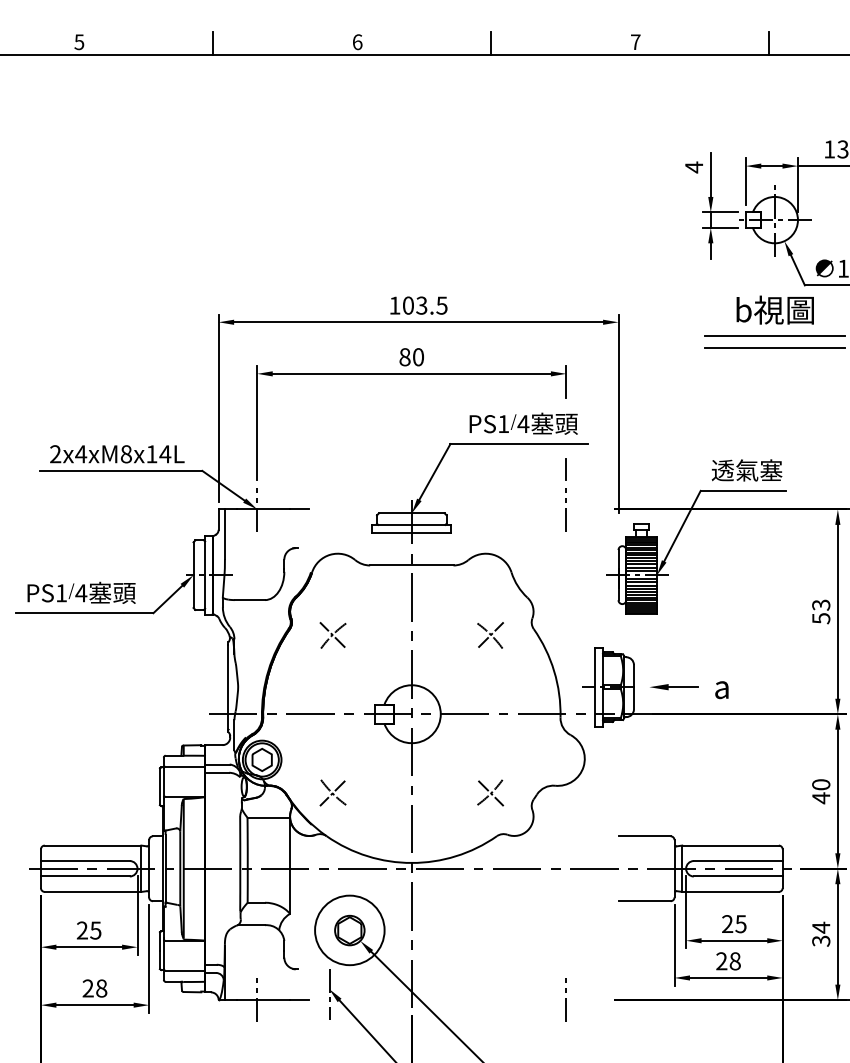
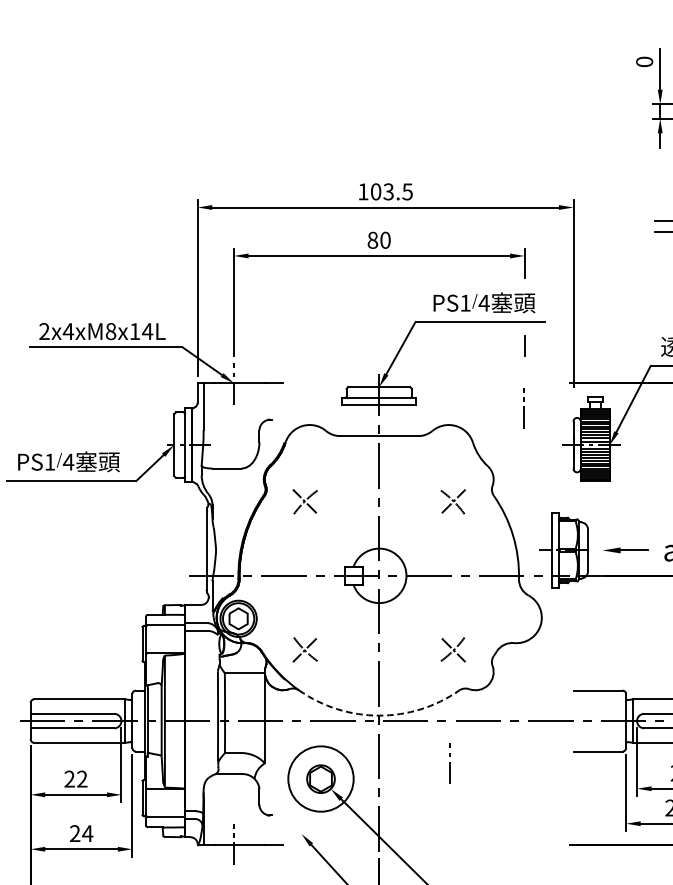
text: (694, 167) -> (644, 62), 4 -> 0
line: (565, 509) -> (523, 407), moved
arc: (411, 862) -> (378, 715), solid -> dashed
text: (95, 930) -> (81, 779), 25 -> 22
text: (101, 988) -> (87, 833), 28 -> 24
line: (329, 993) -> (301, 838), removed
line: (565, 999) -> (449, 763), moved

